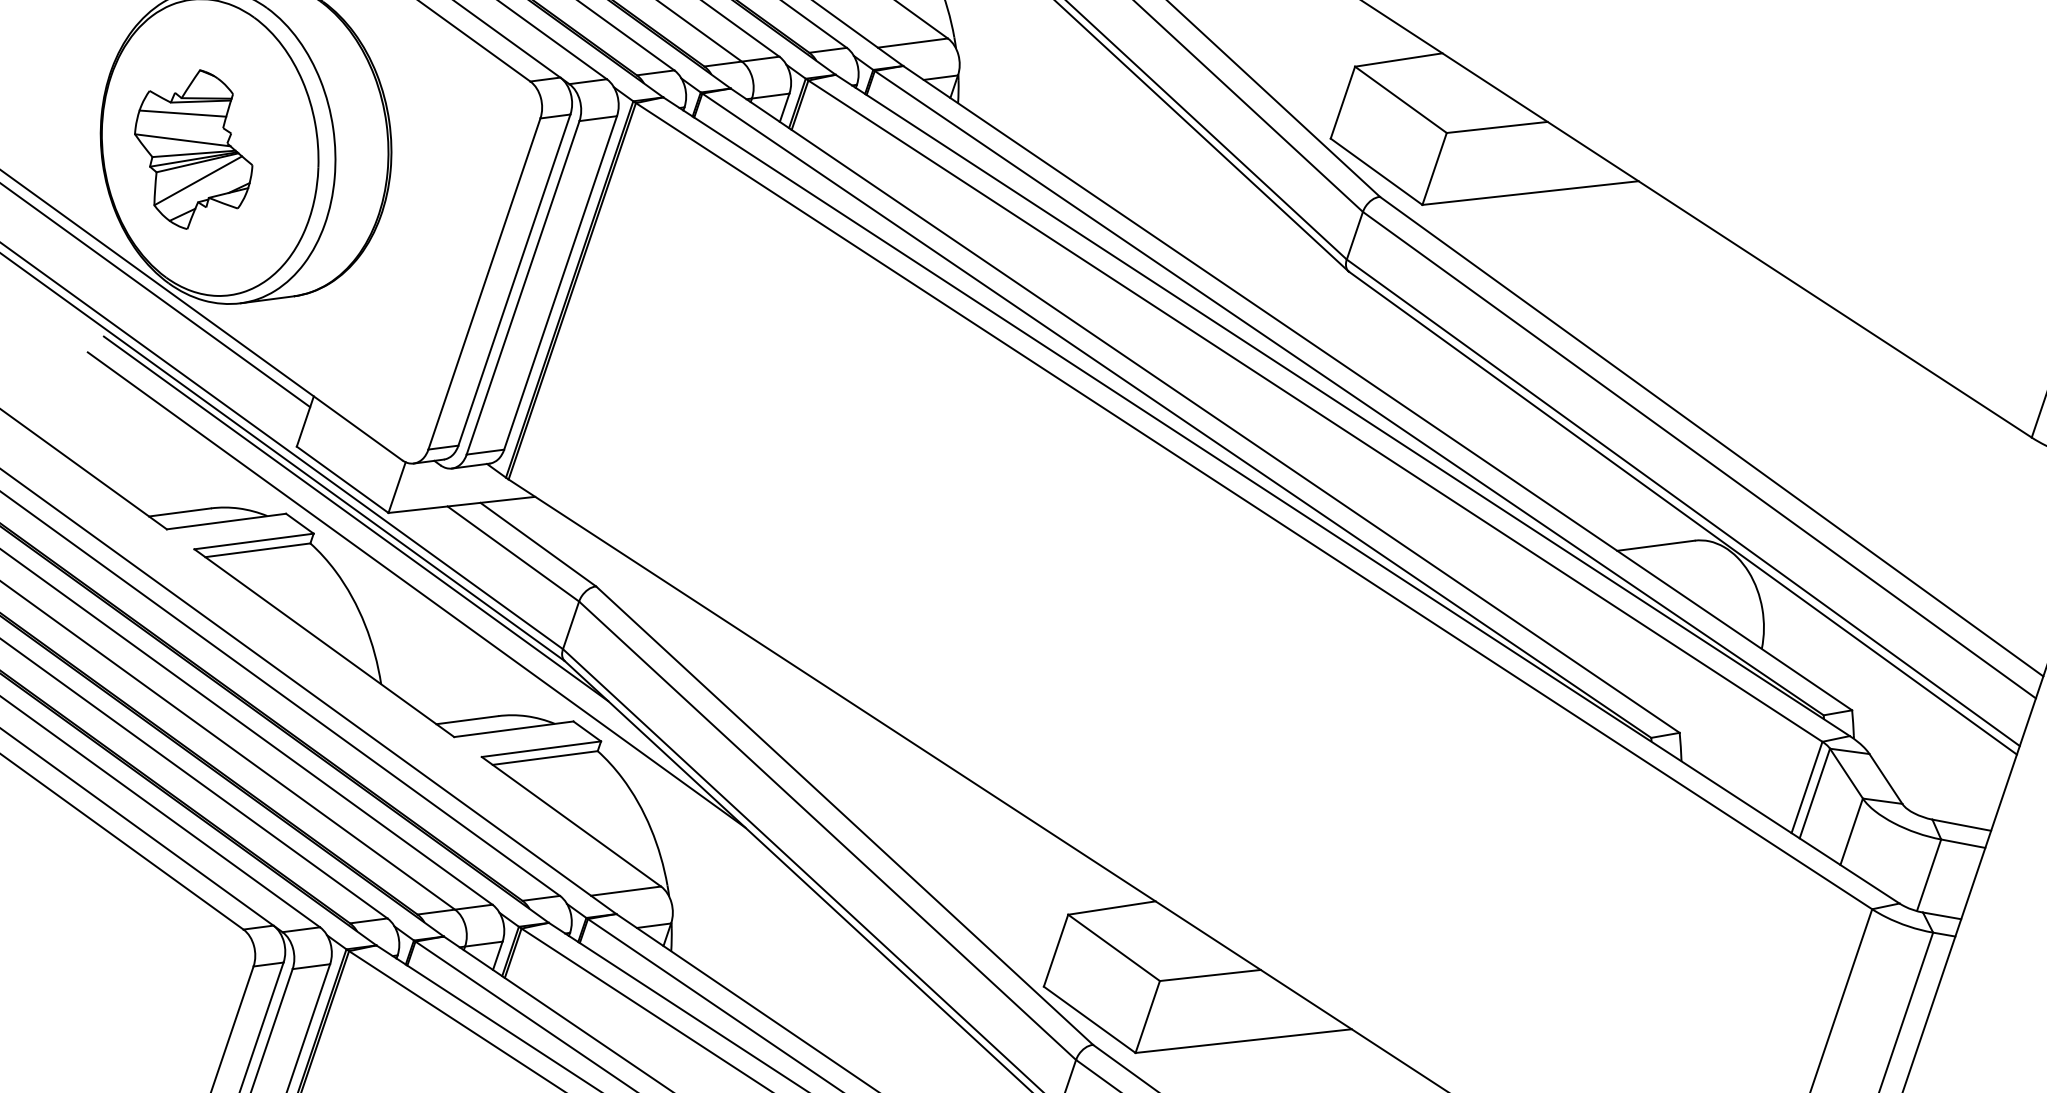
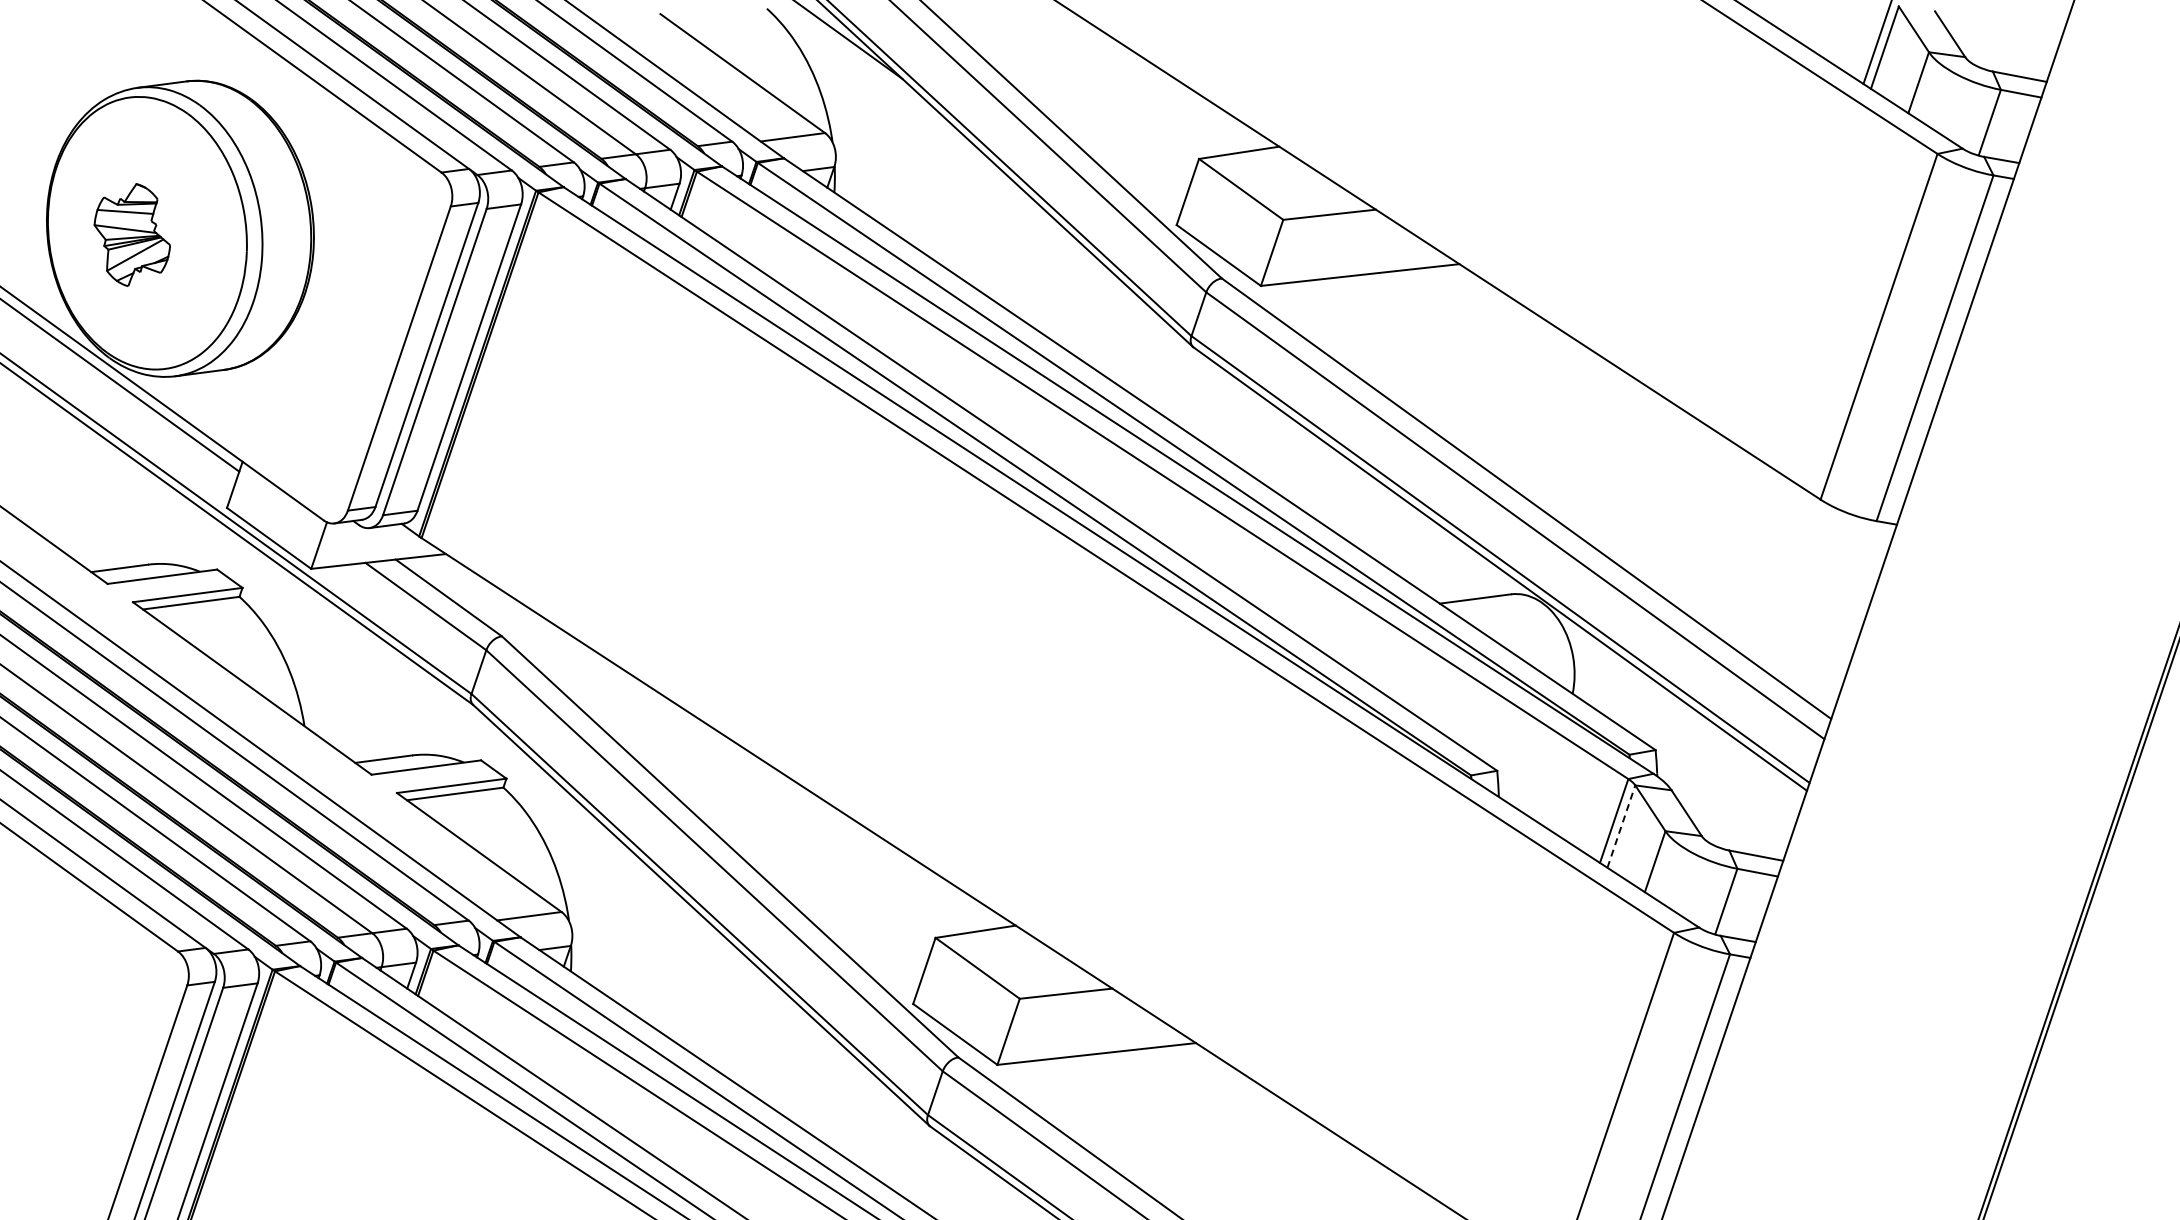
part: (193, 148) -> (132, 234), size x0.7
line: (356, 518) -> (281, 573), removed
line: (417, 589) -> (337, 639), removed
line: (1814, 793) -> (1621, 826), solid -> dashed

